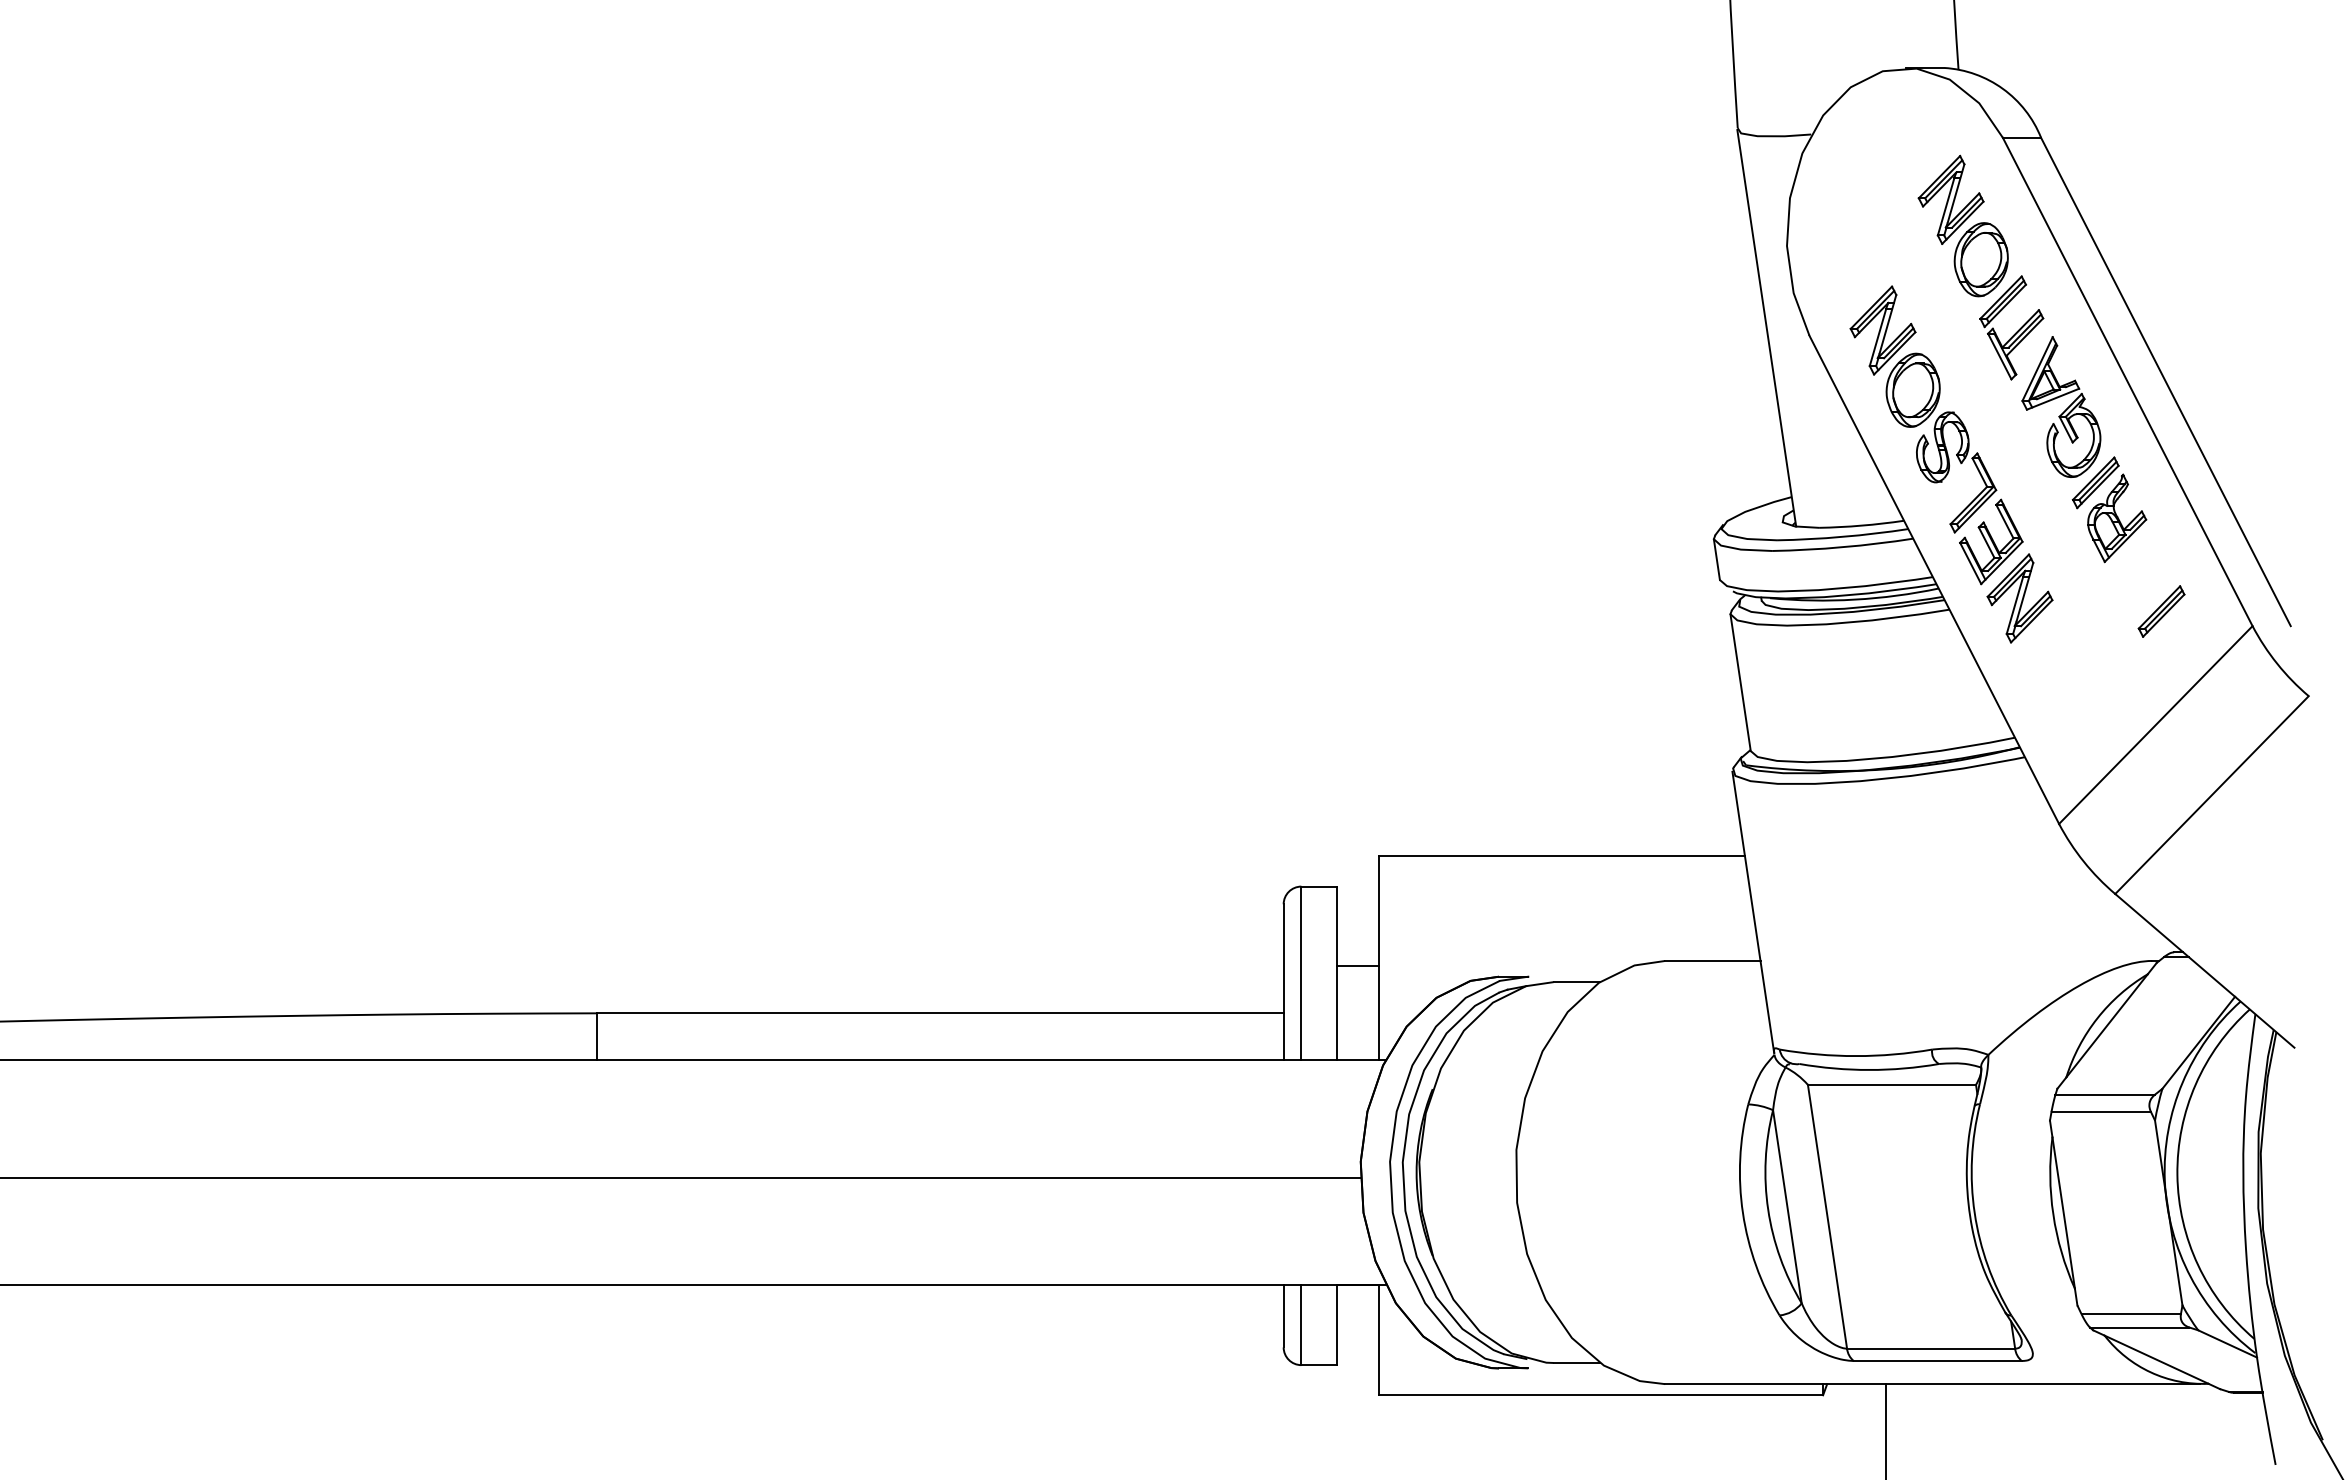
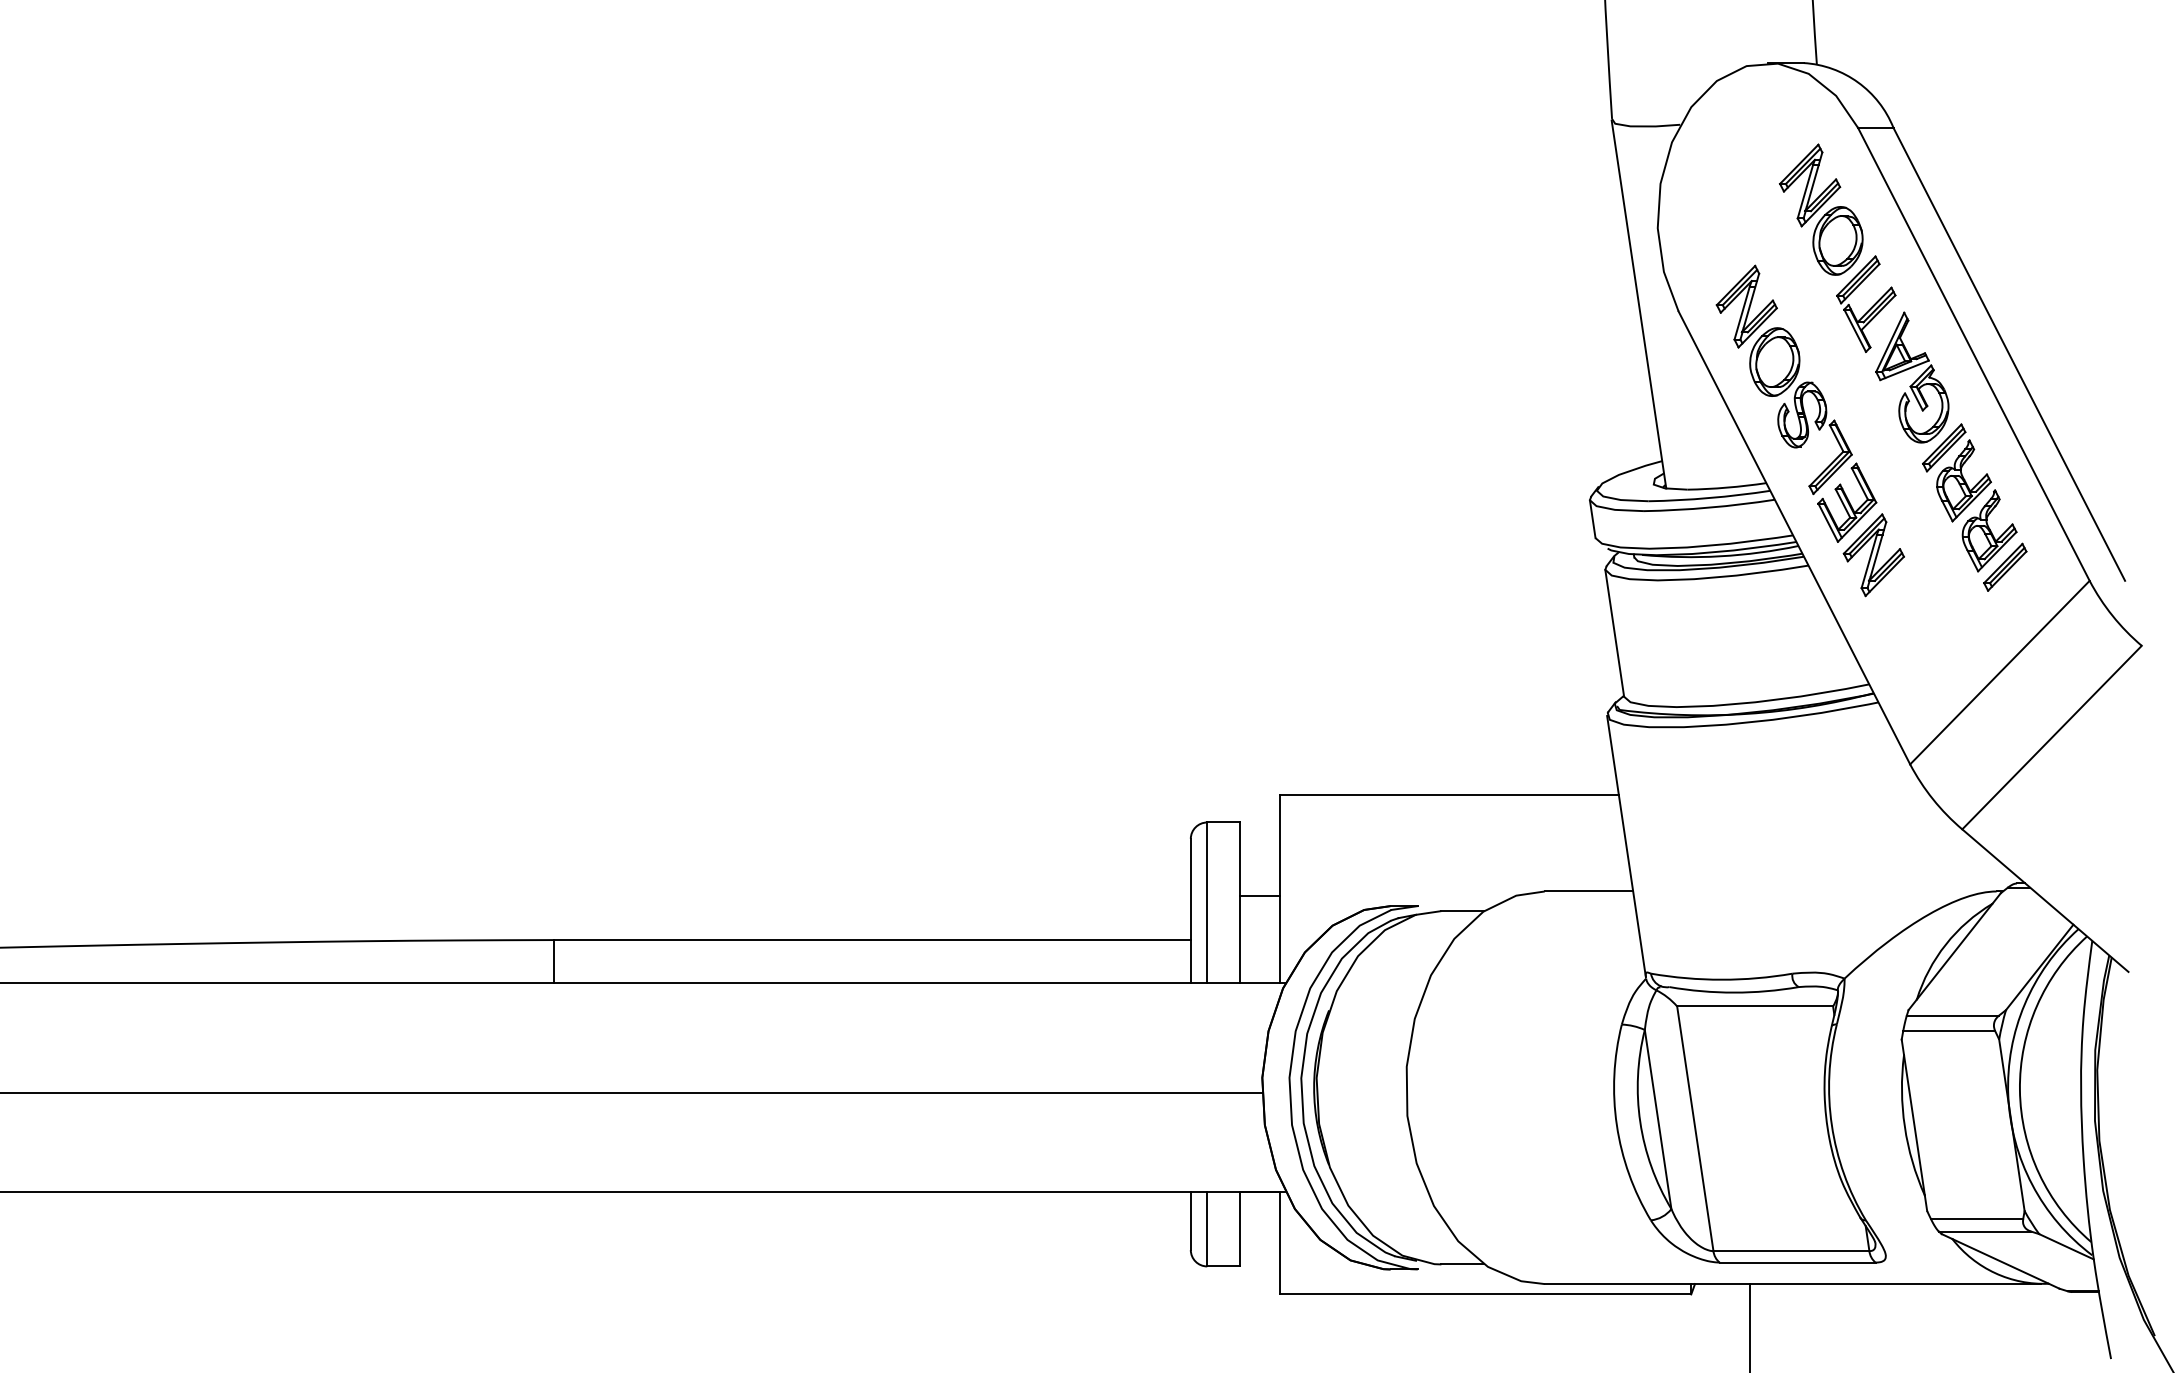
part: (2144, 571) -> (1989, 530), added

